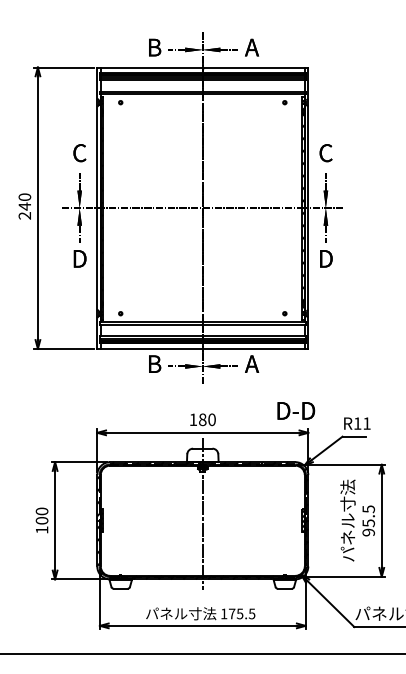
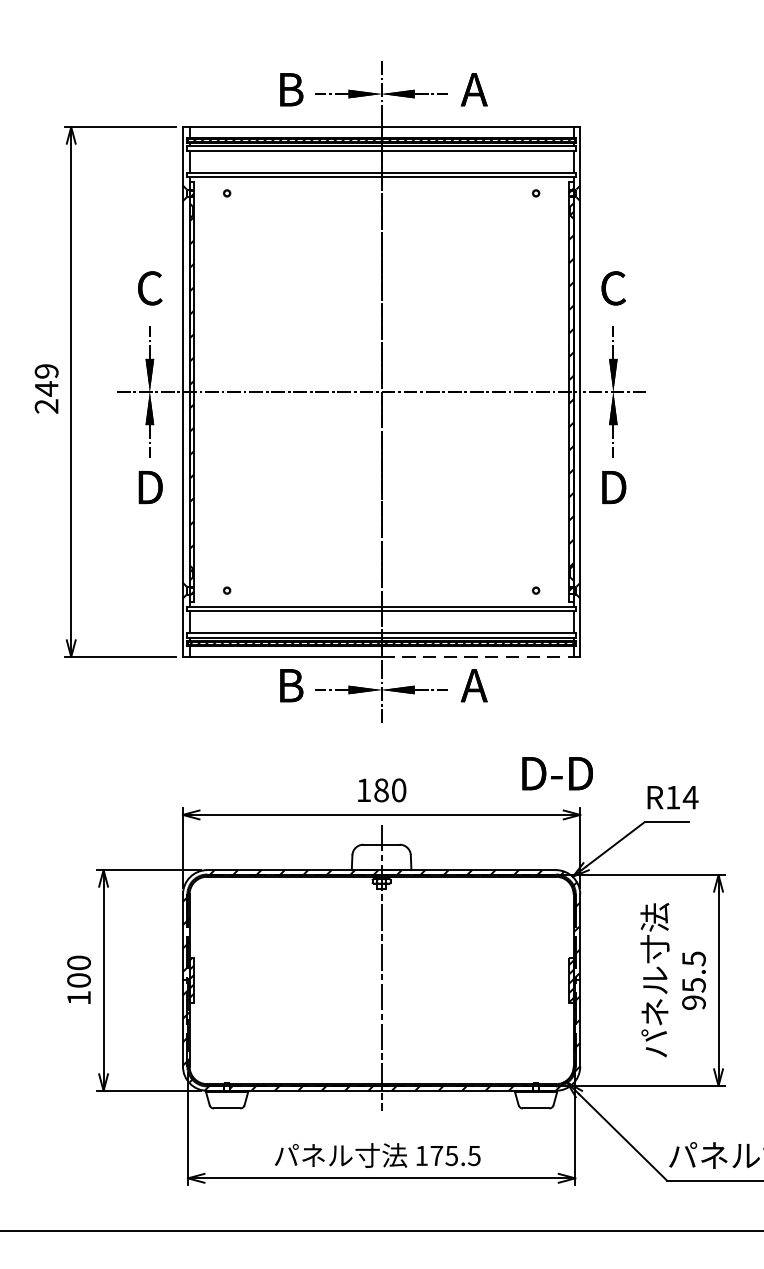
text: (24, 197) -> (45, 371), 240 -> 249
line: (255, 348) -> (480, 656), solid -> dashed
text: (366, 423) -> (689, 797), R11 -> R14

